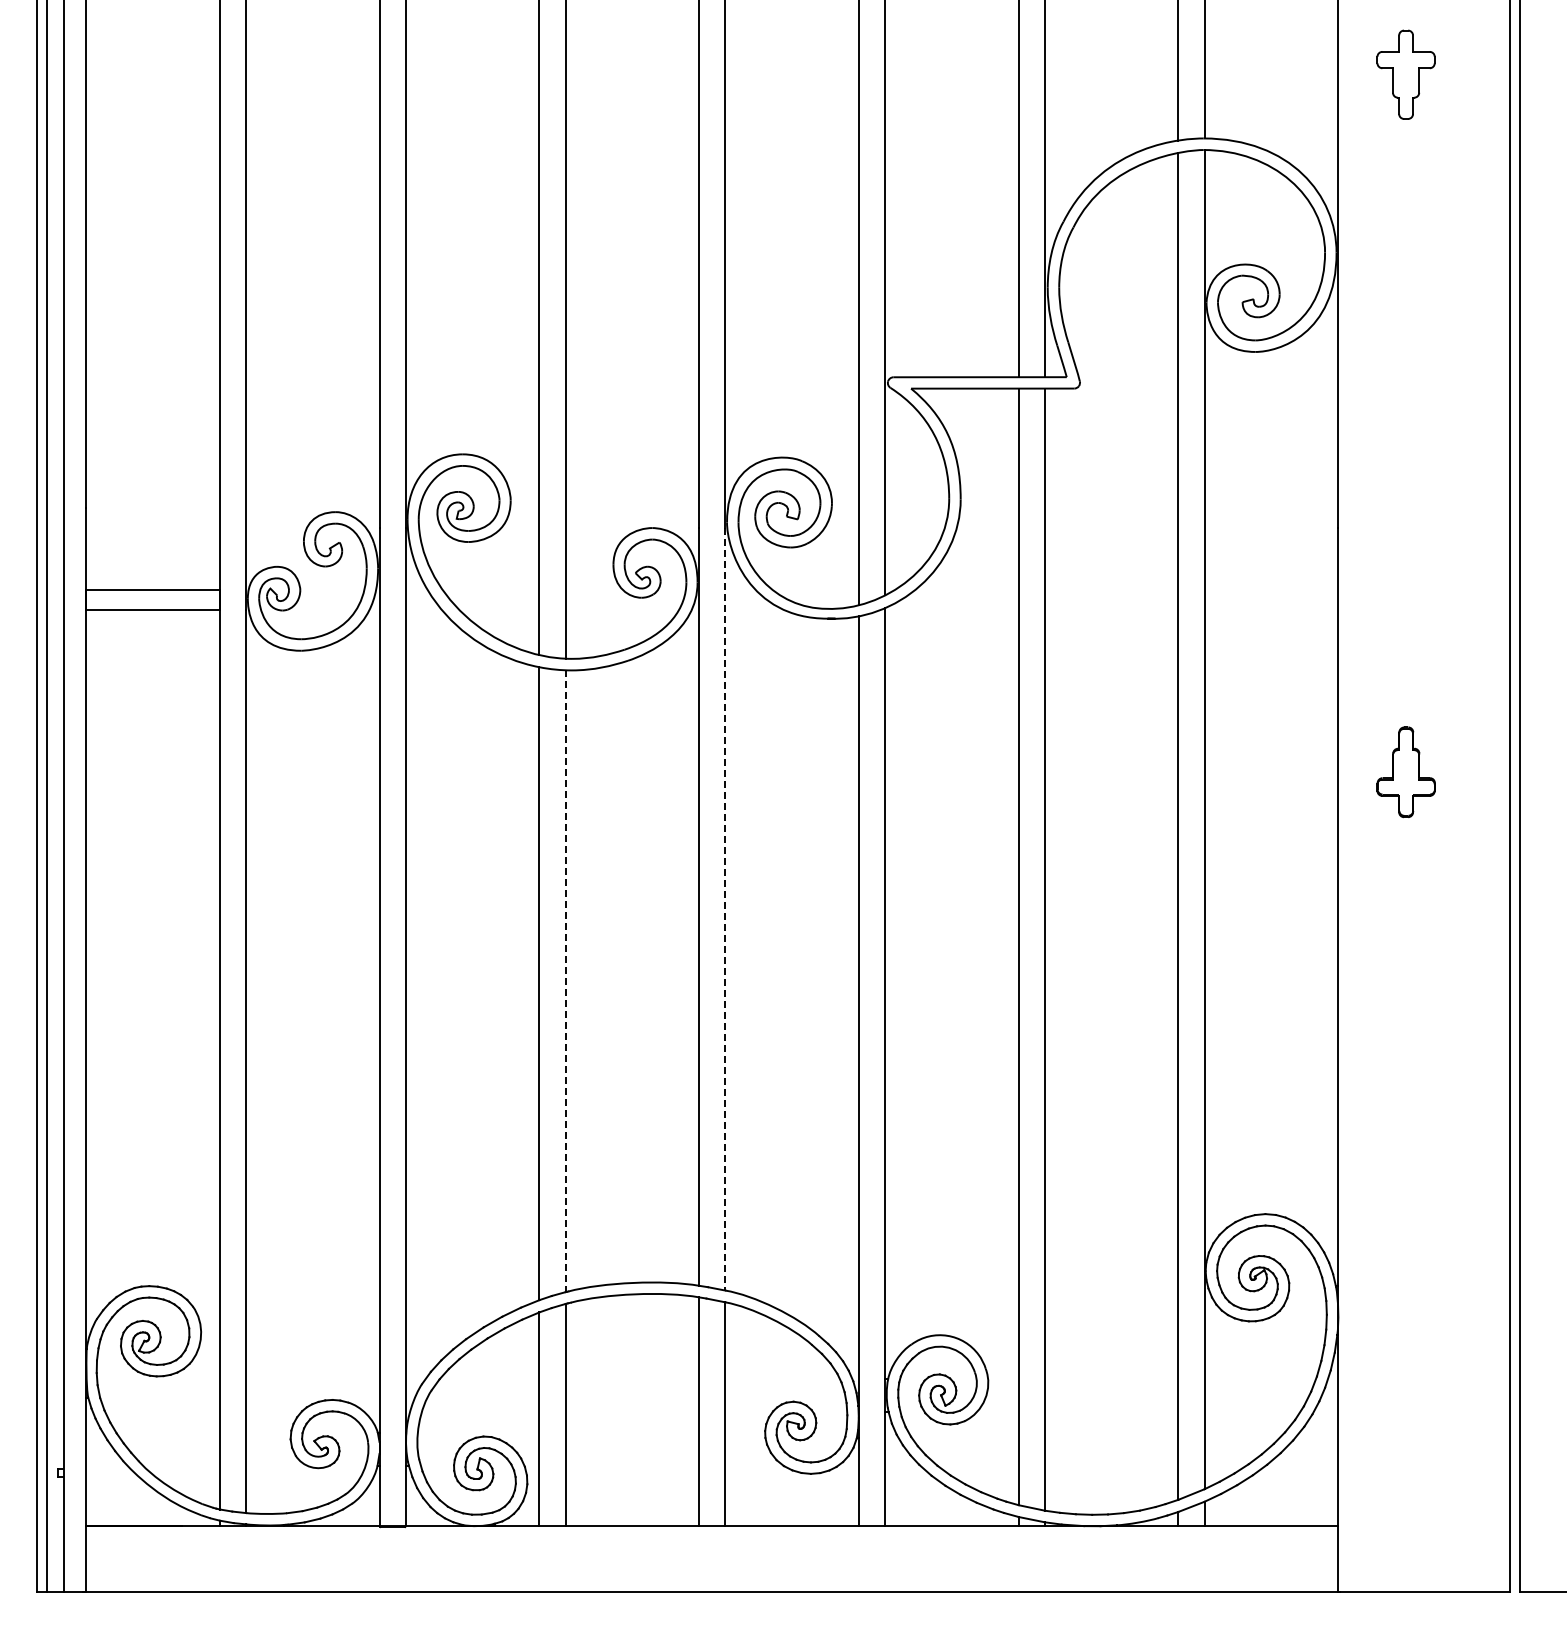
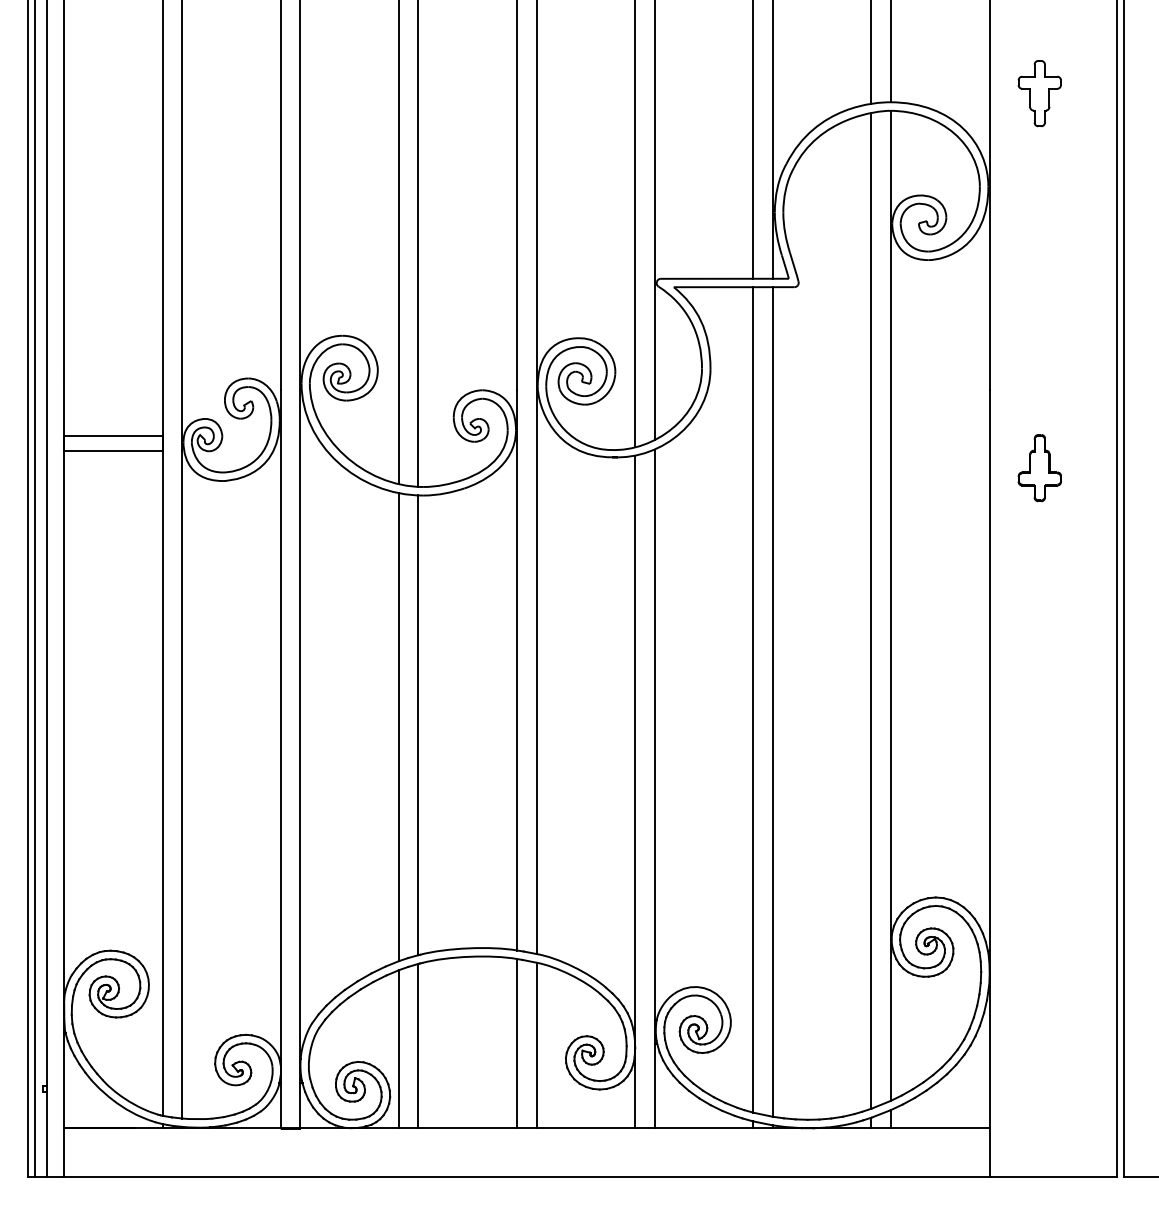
part: (1405, 74) -> (1039, 93), moved
part: (1405, 772) -> (1039, 468), moved
line: (725, 909) -> (536, 672), dashed -> solid
line: (565, 981) -> (418, 725), dashed -> solid

